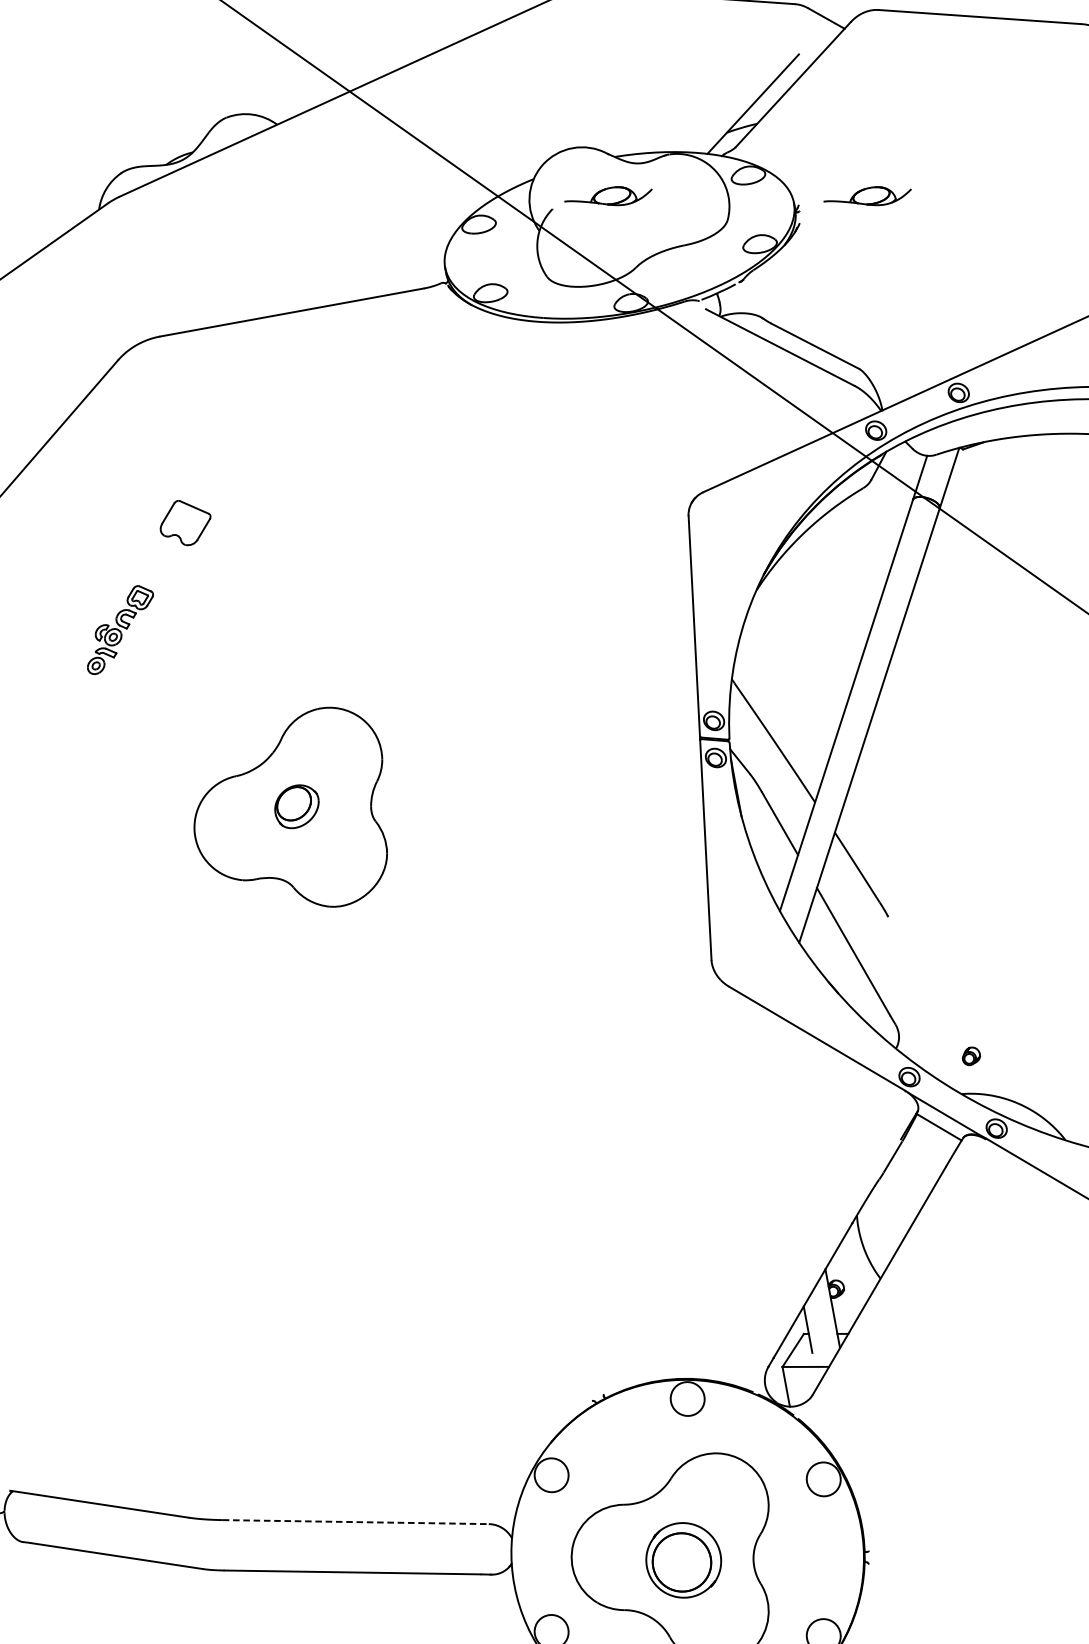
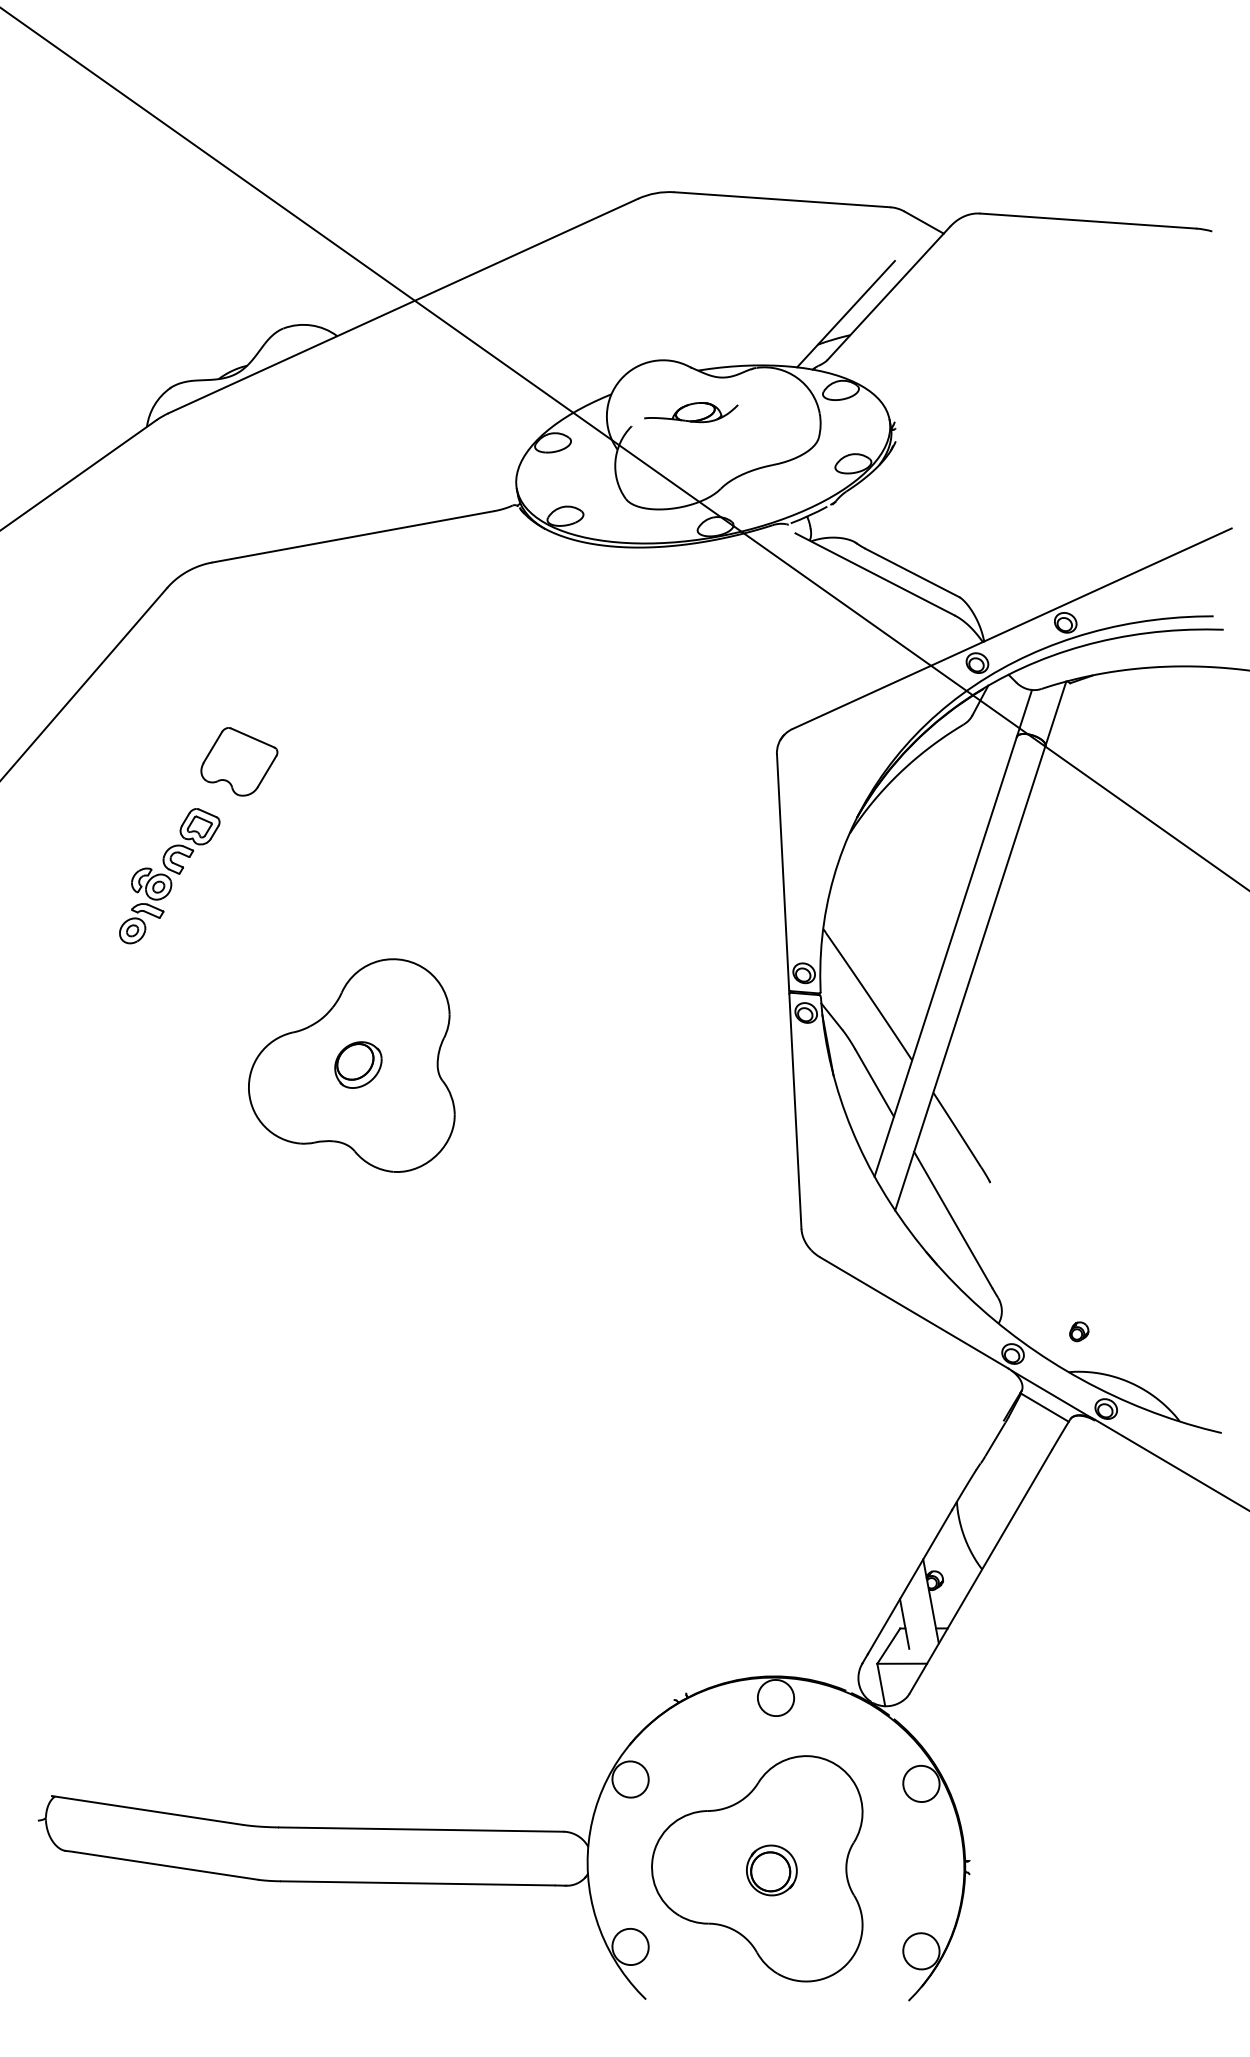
part: (867, 196) -> (968, 412), removed
part: (185, 522) -> (239, 761), size x1.43
part: (120, 630) -> (169, 876), size x1.43
line: (355, 1522) -> (421, 1829), dashed -> solid
part: (683, 1560) -> (771, 1870), size x0.62

